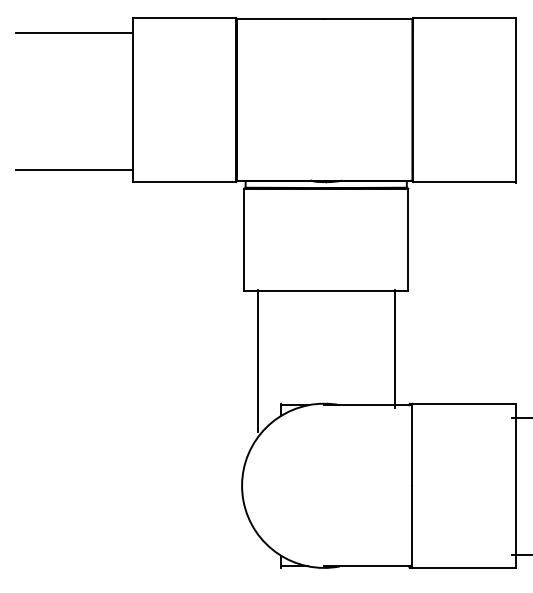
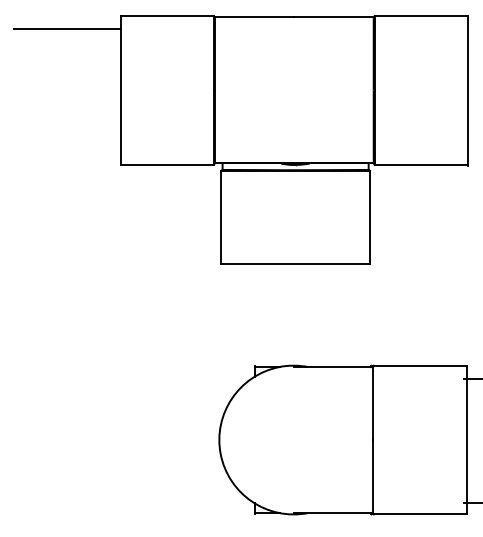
line: (74, 169) -> (67, 153), removed
line: (394, 348) -> (357, 315), removed
line: (257, 360) -> (233, 326), removed

